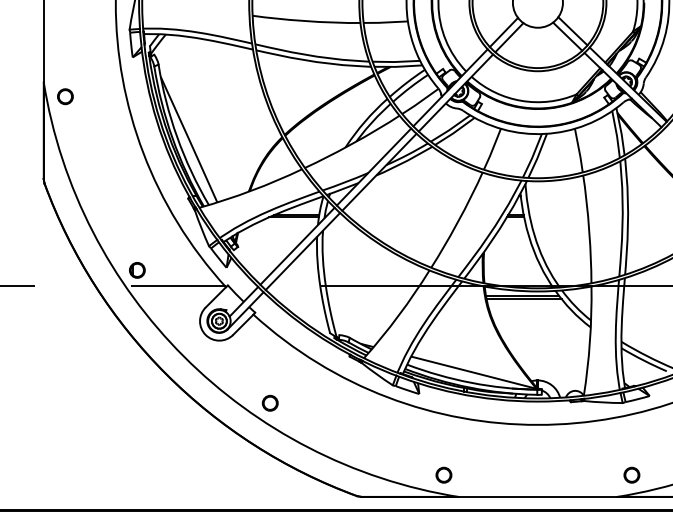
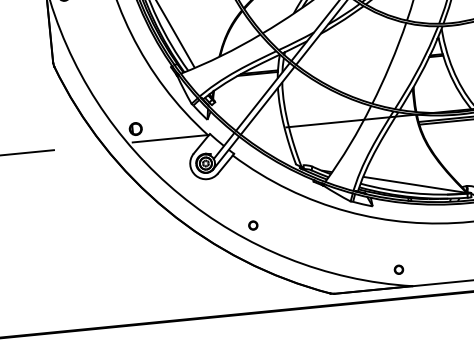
circle: (269, 402) -> (252, 225), size x0.7
circle: (443, 474) -> (398, 269), size x0.7

